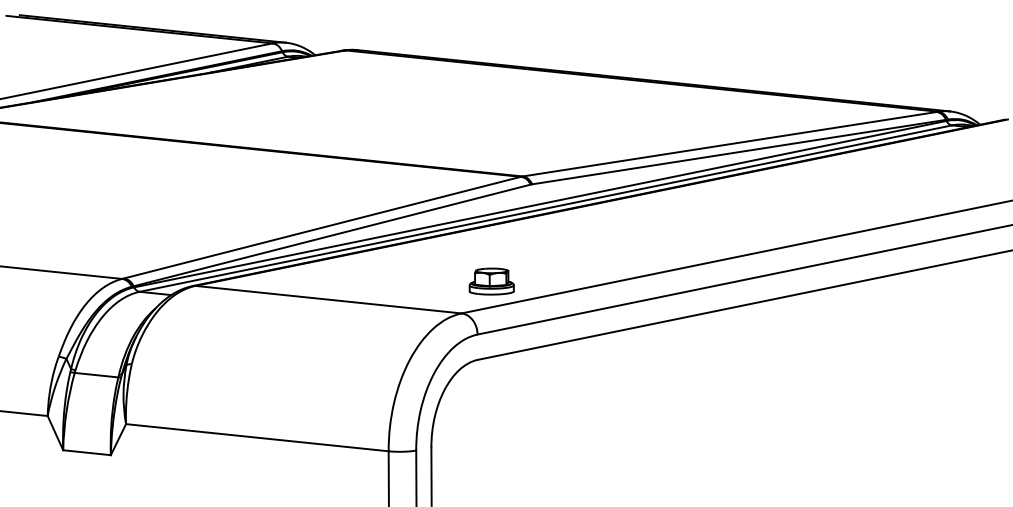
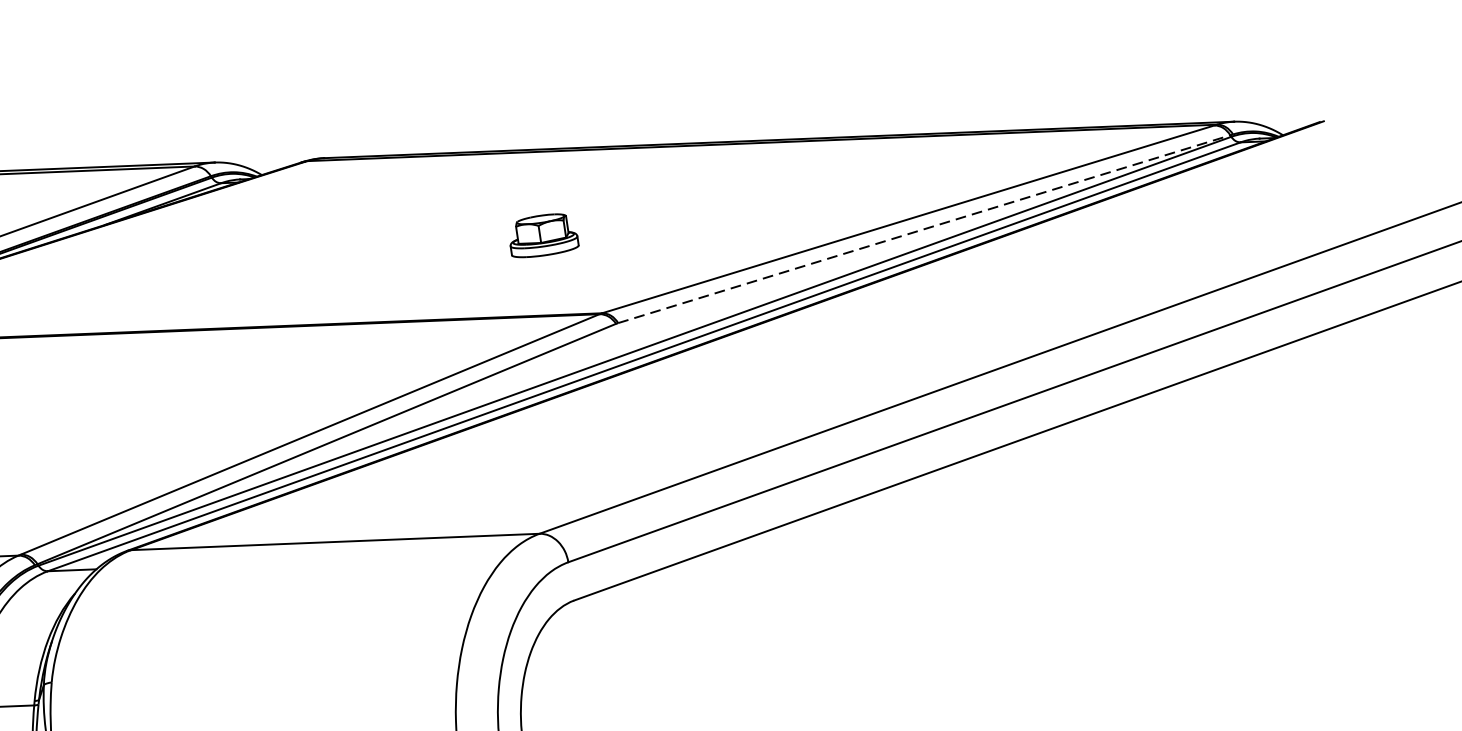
line: (739, 152) -> (924, 229), solid -> dashed
part: (491, 281) -> (542, 235), moved

